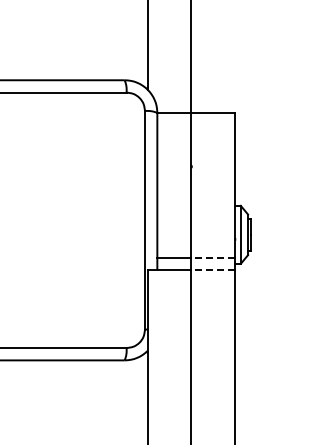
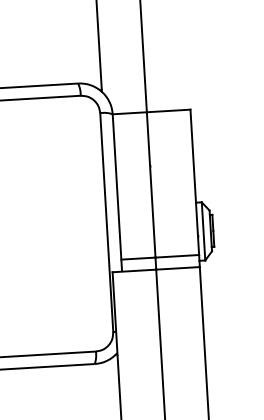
line: (213, 258) -> (177, 256), dashed -> solid
line: (213, 270) -> (178, 268), dashed -> solid

